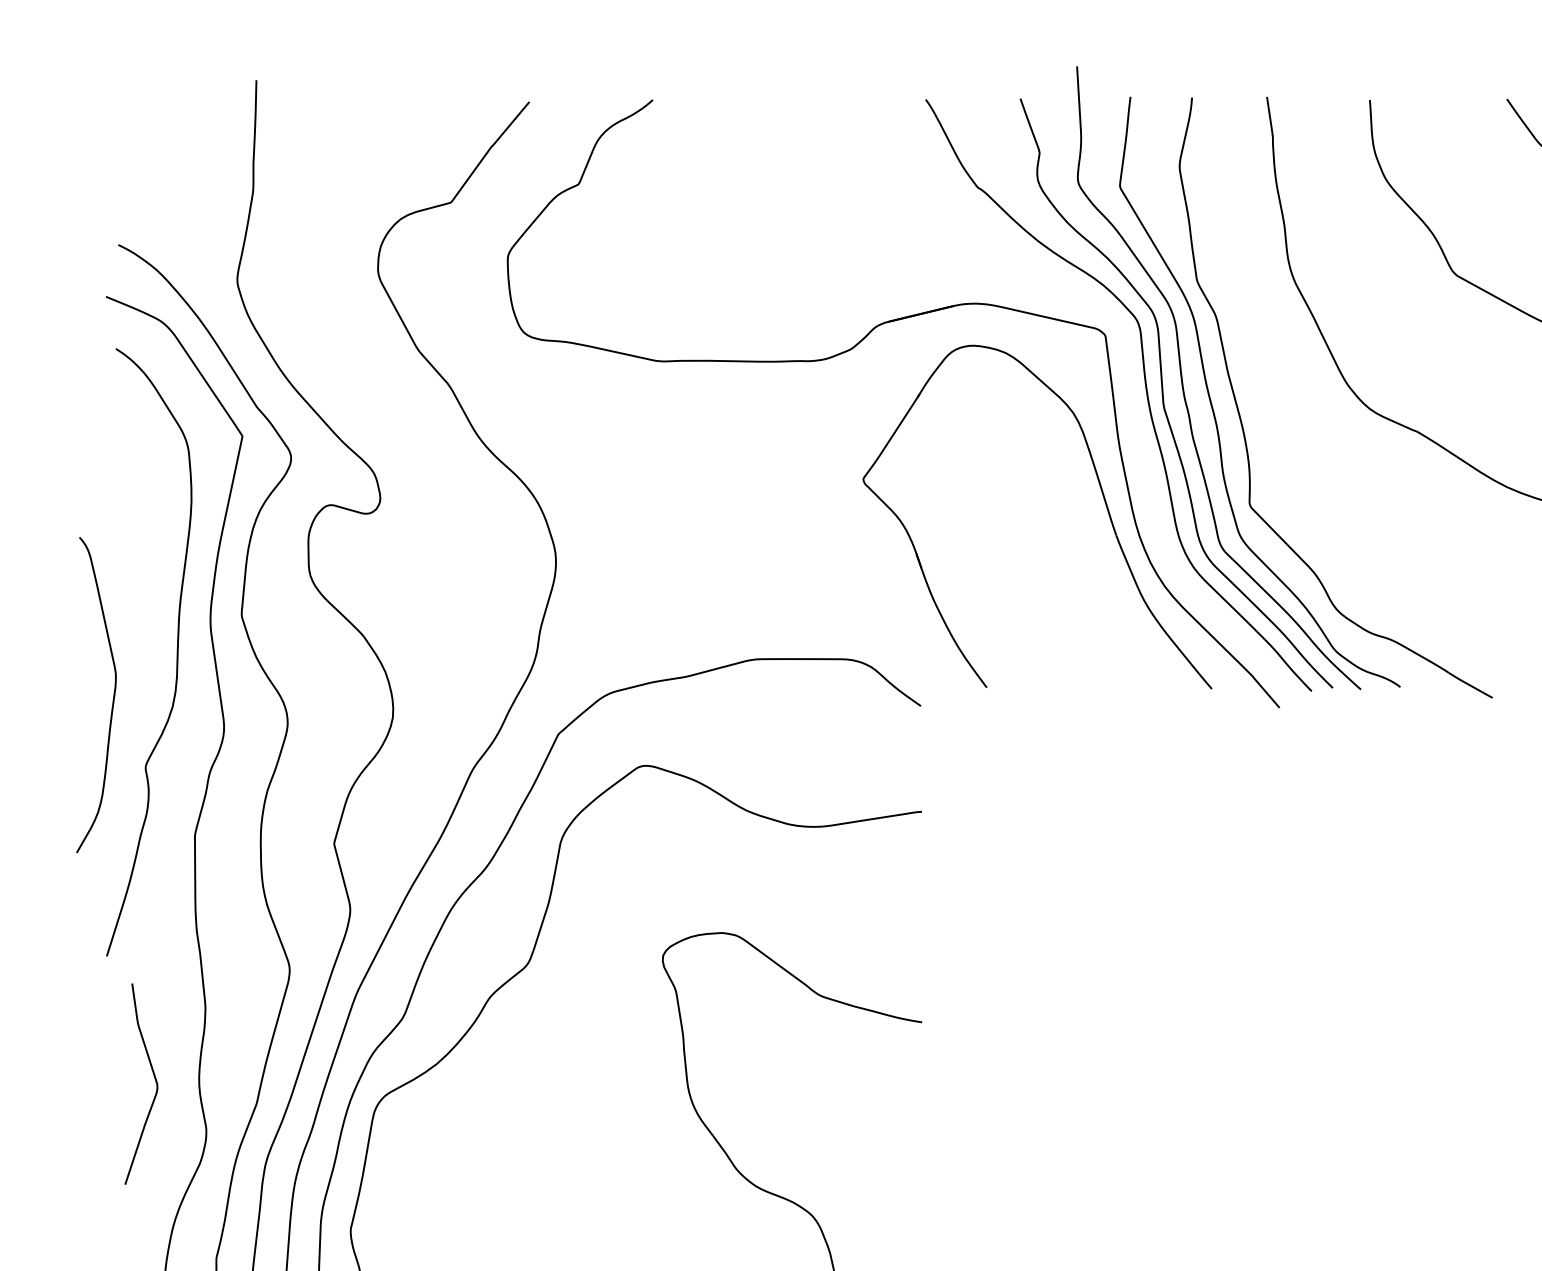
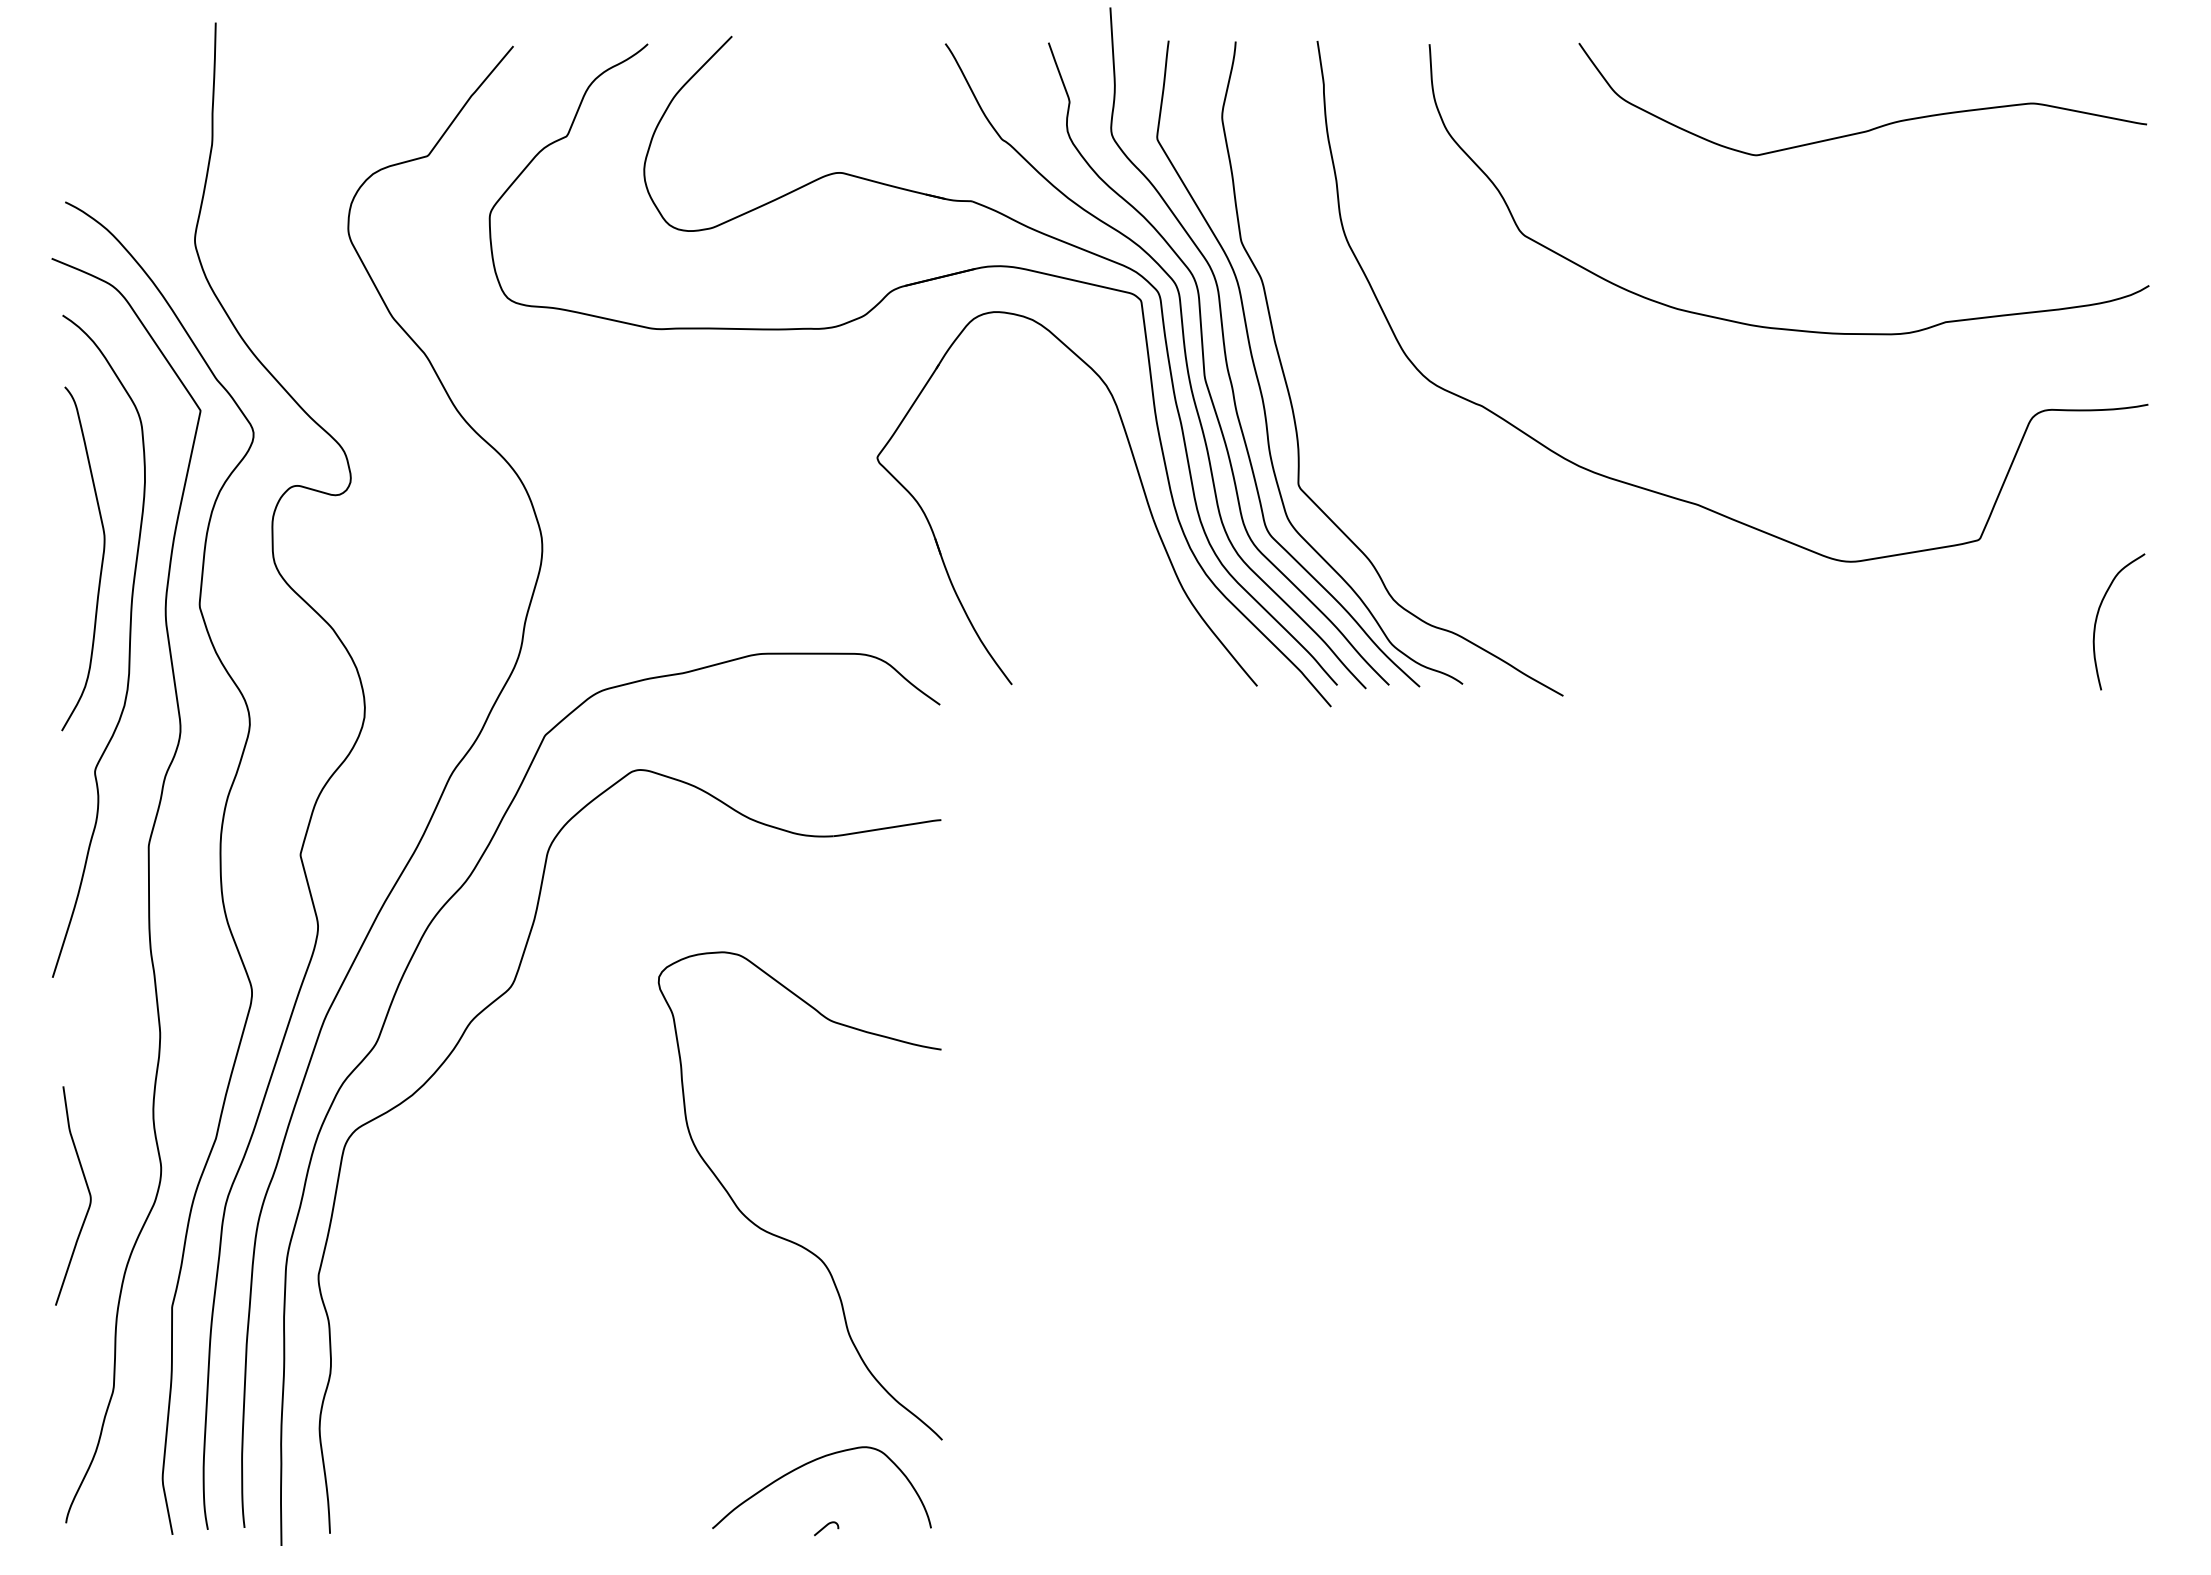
part: (1012, 273) -> (1039, 233), added
curve: (113, 696) -> (101, 560), moved
curve: (155, 1081) -> (88, 1193), moved

